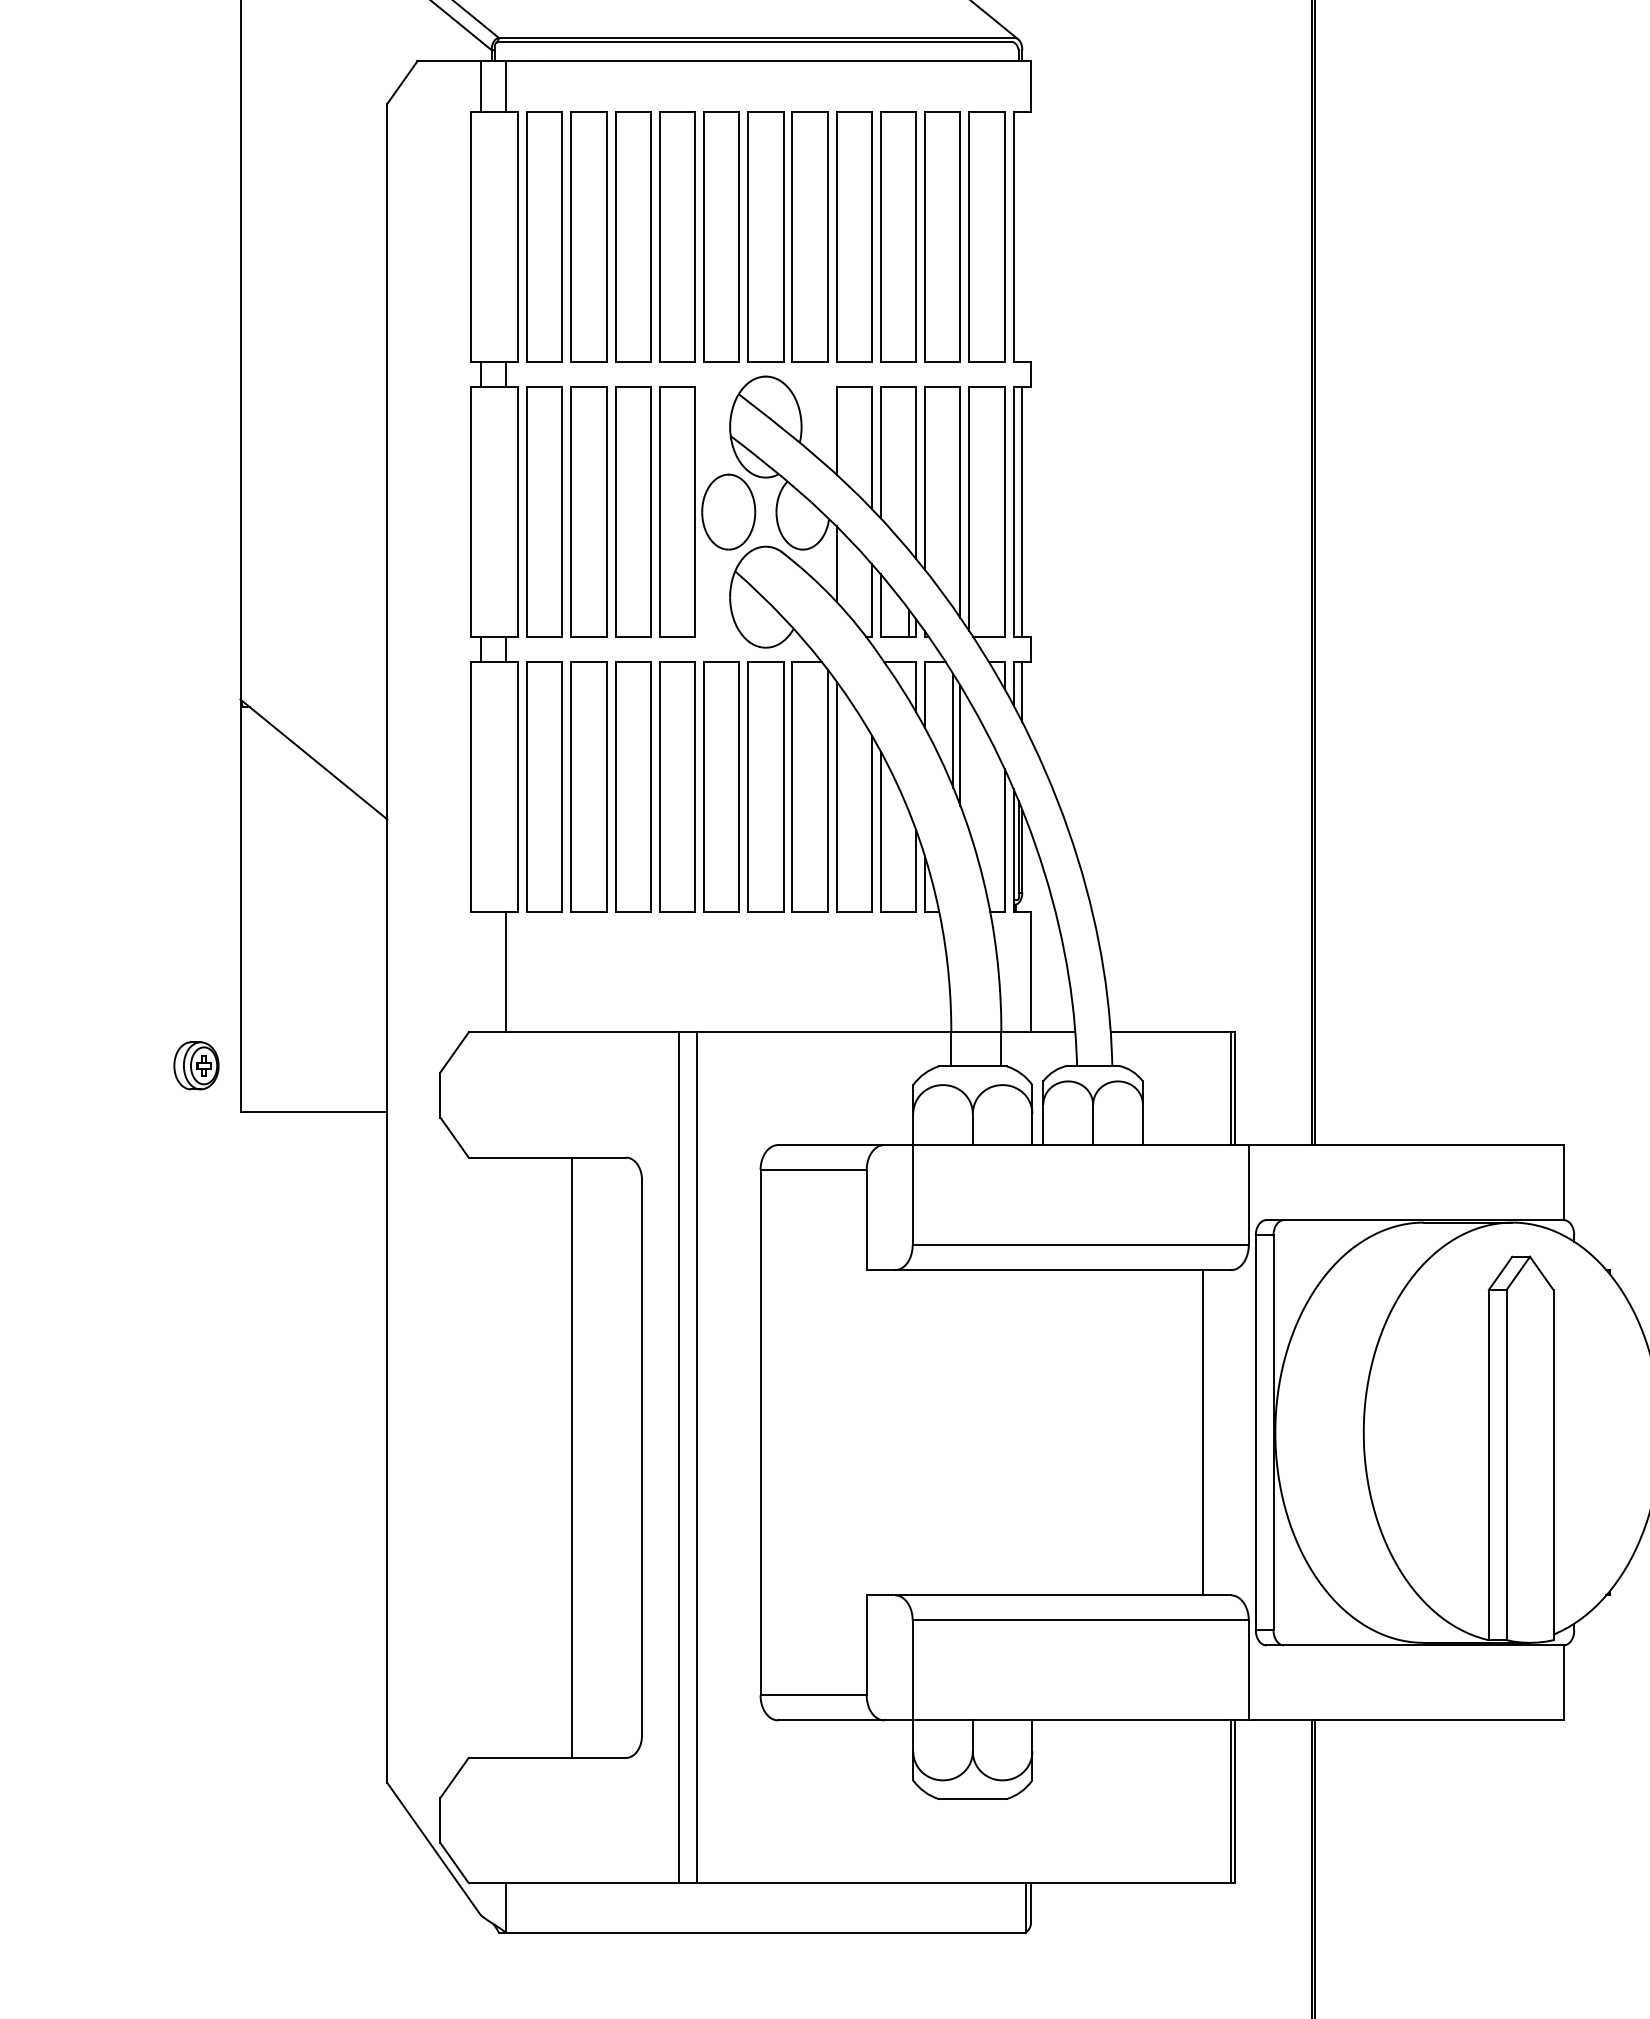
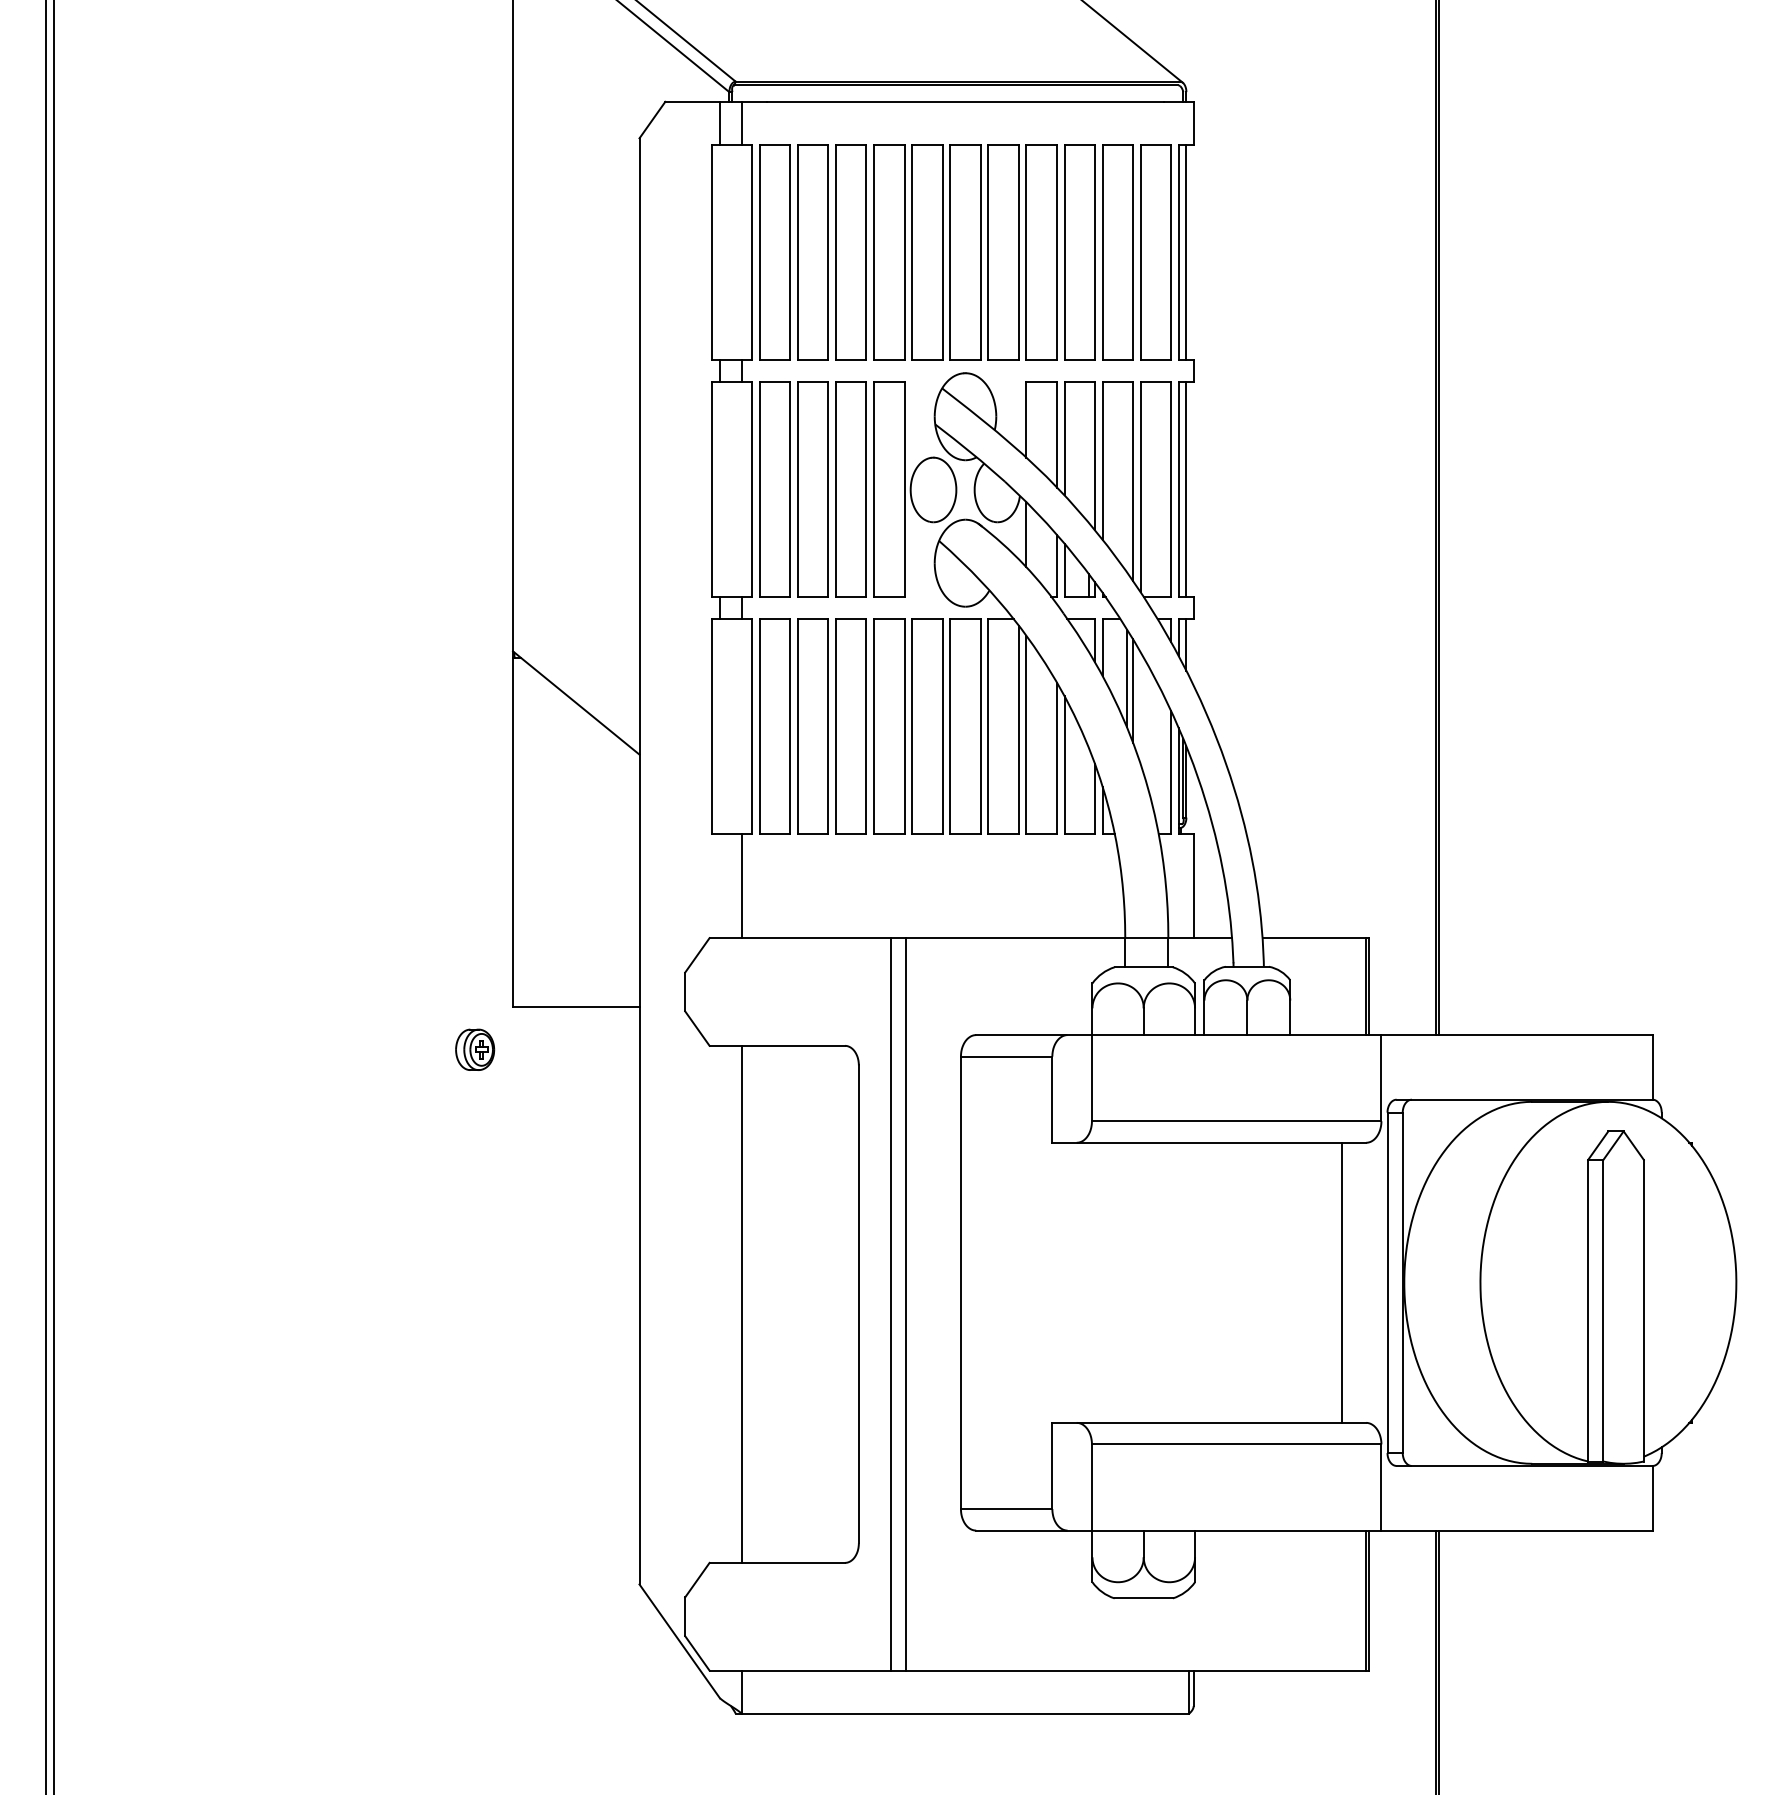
line: (1022, 236) -> (1186, 252), added
part: (196, 1065) -> (475, 1049), moved
line: (571, 1456) -> (741, 1303), moved

